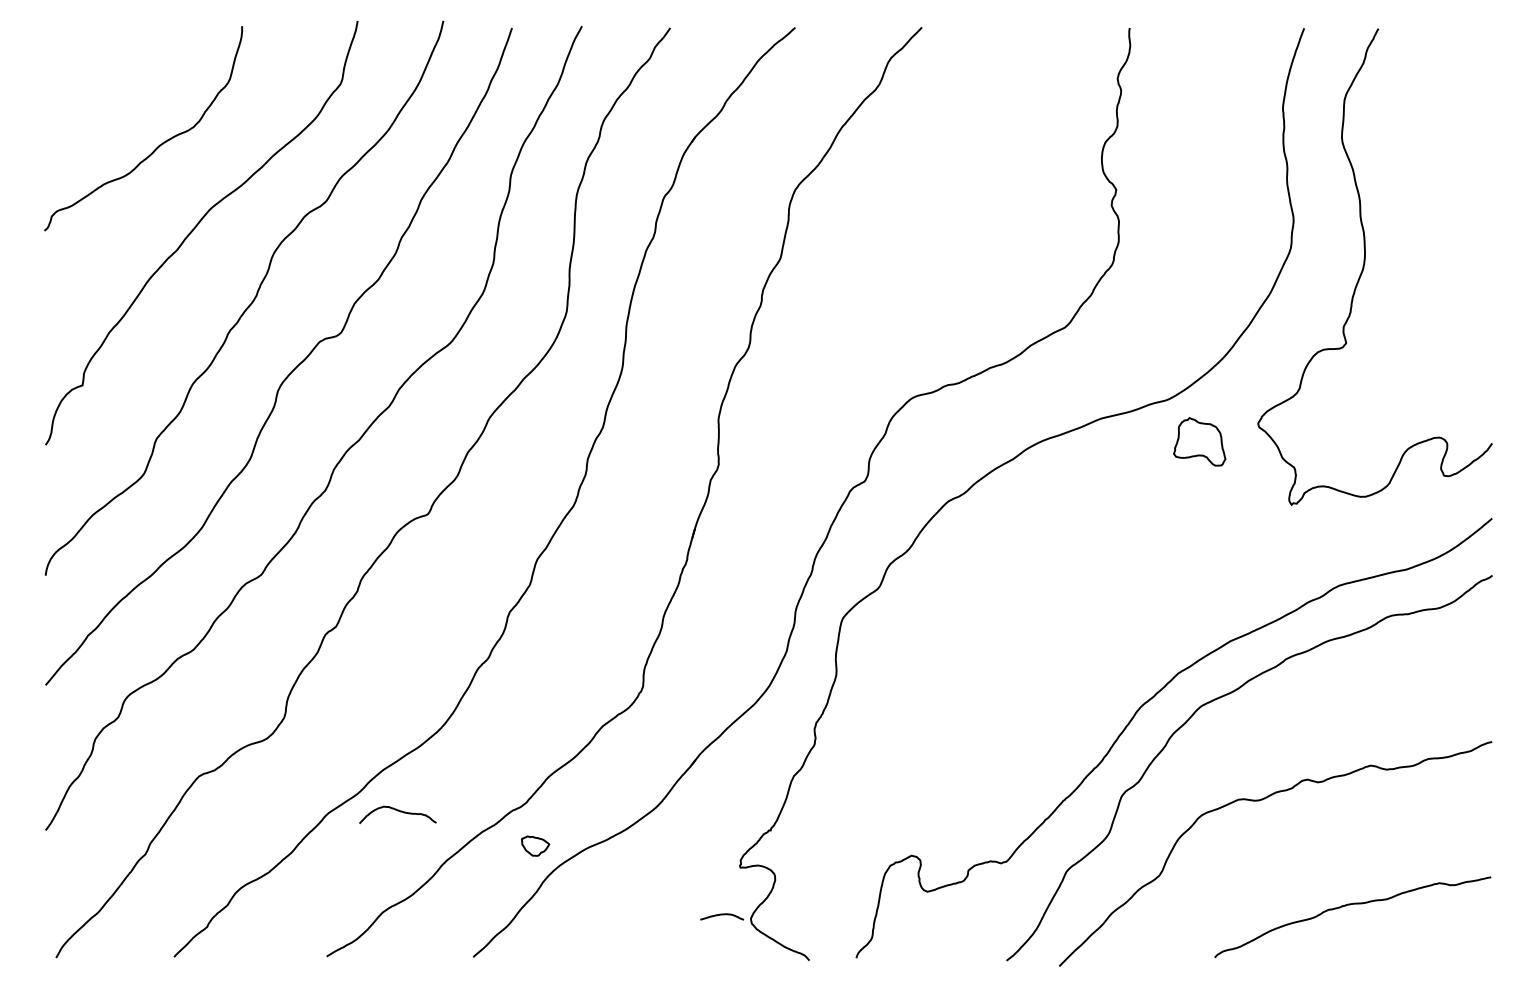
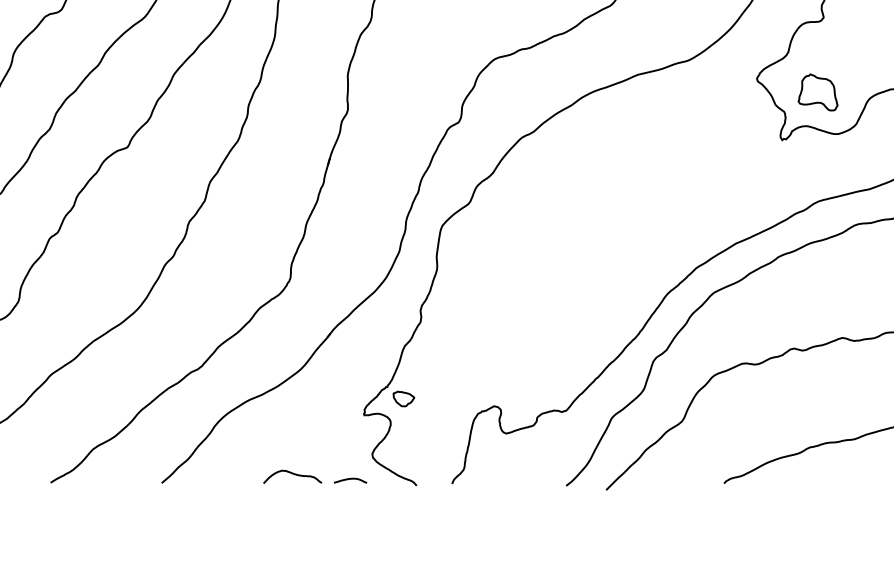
part: (1199, 441) -> (817, 92), moved
curve: (397, 811) -> (292, 474), moved
part: (535, 845) -> (403, 398), moved
curve: (722, 915) -> (350, 479), moved

